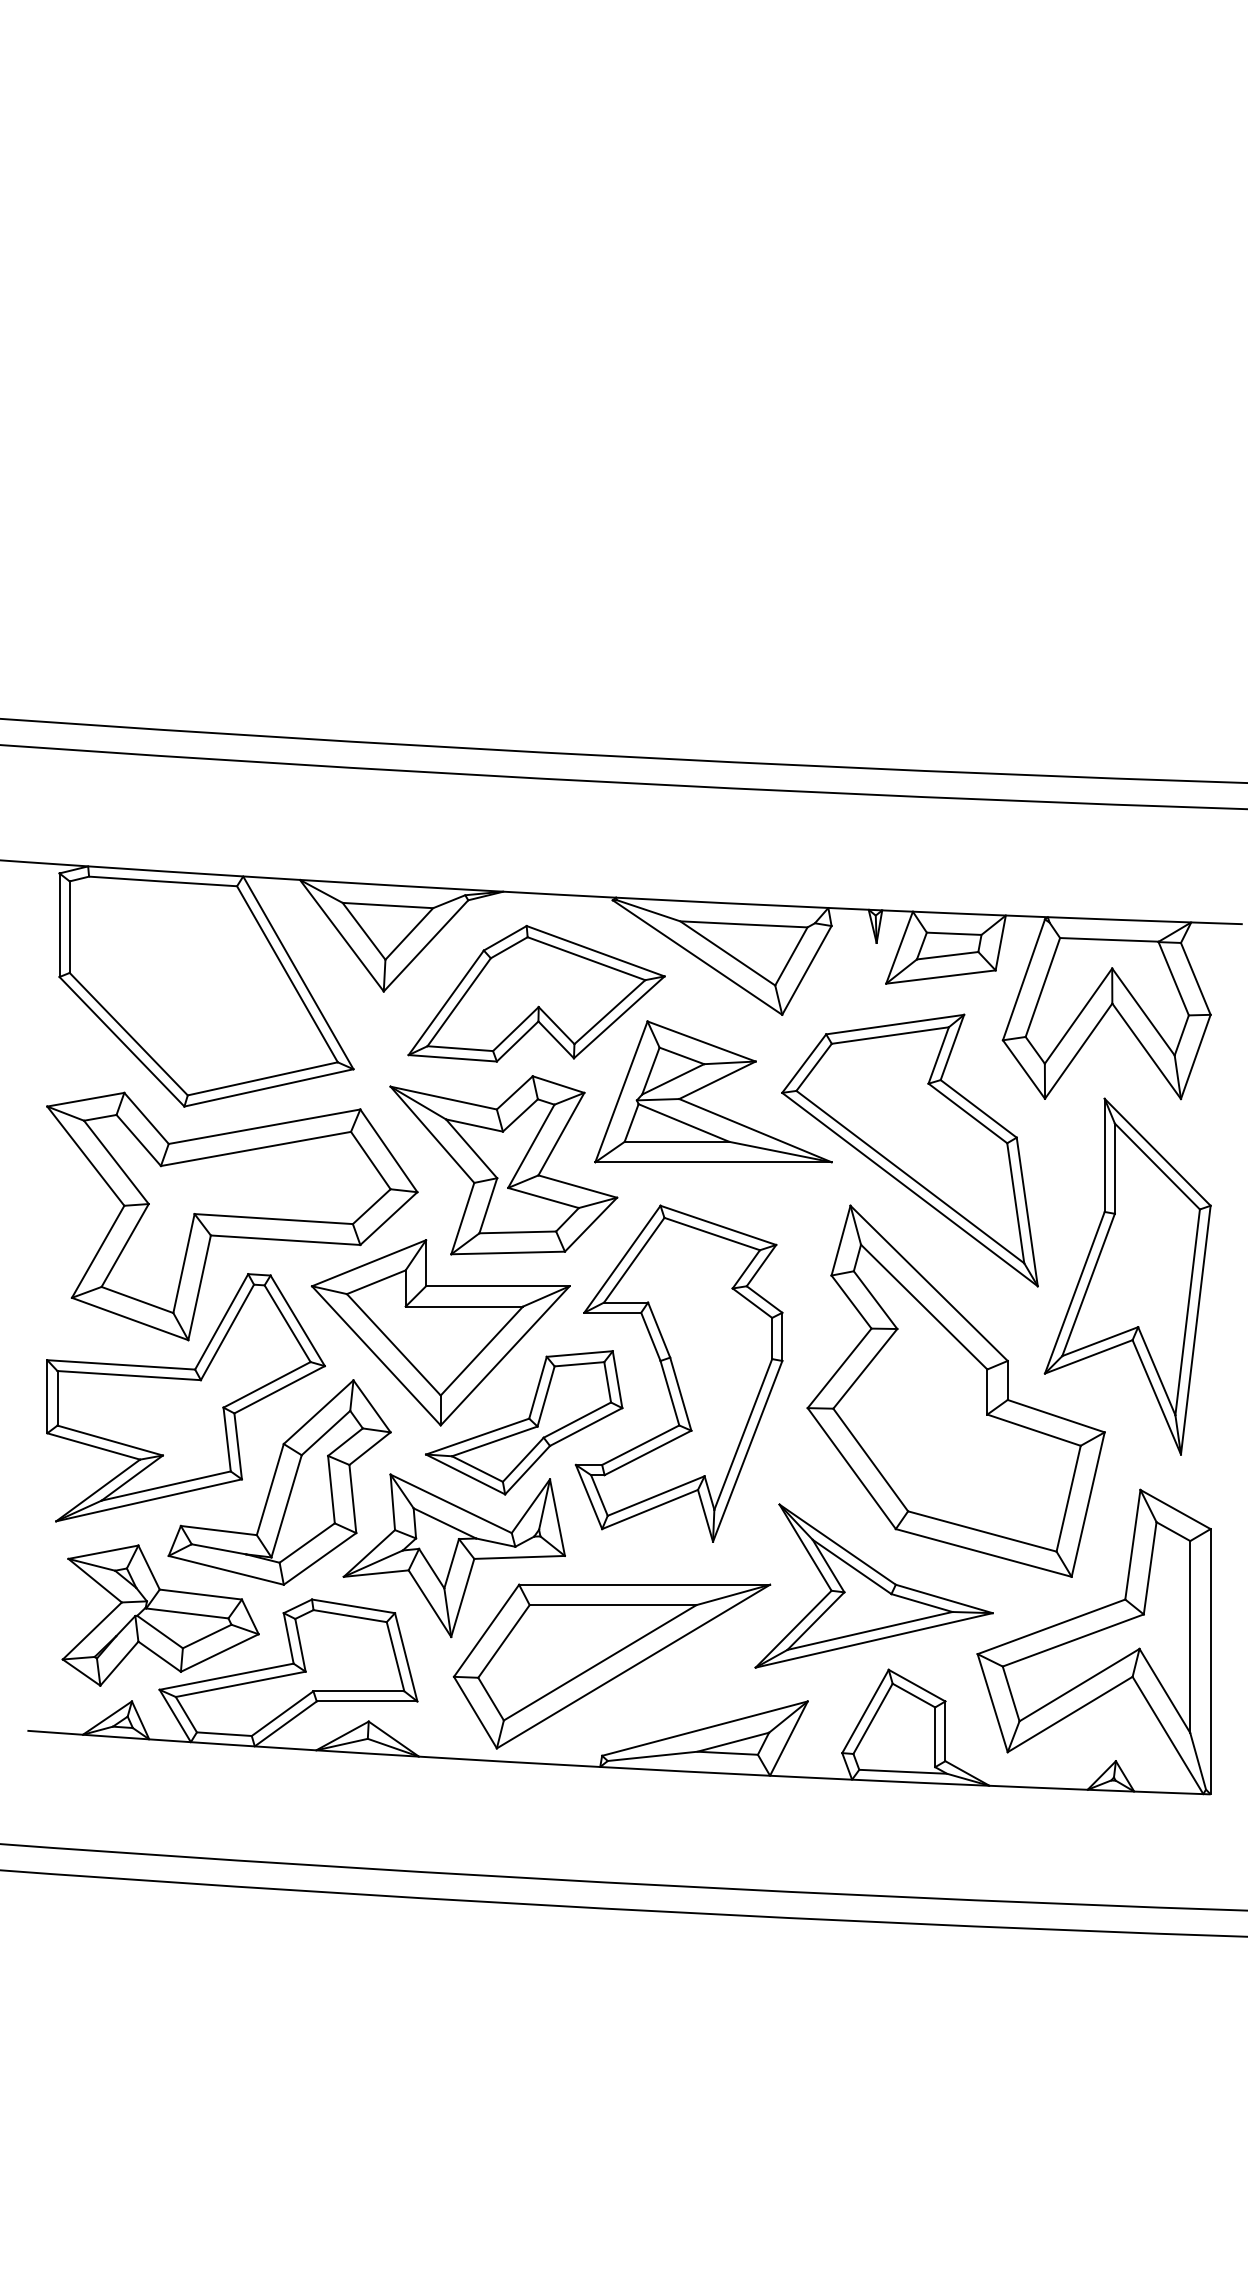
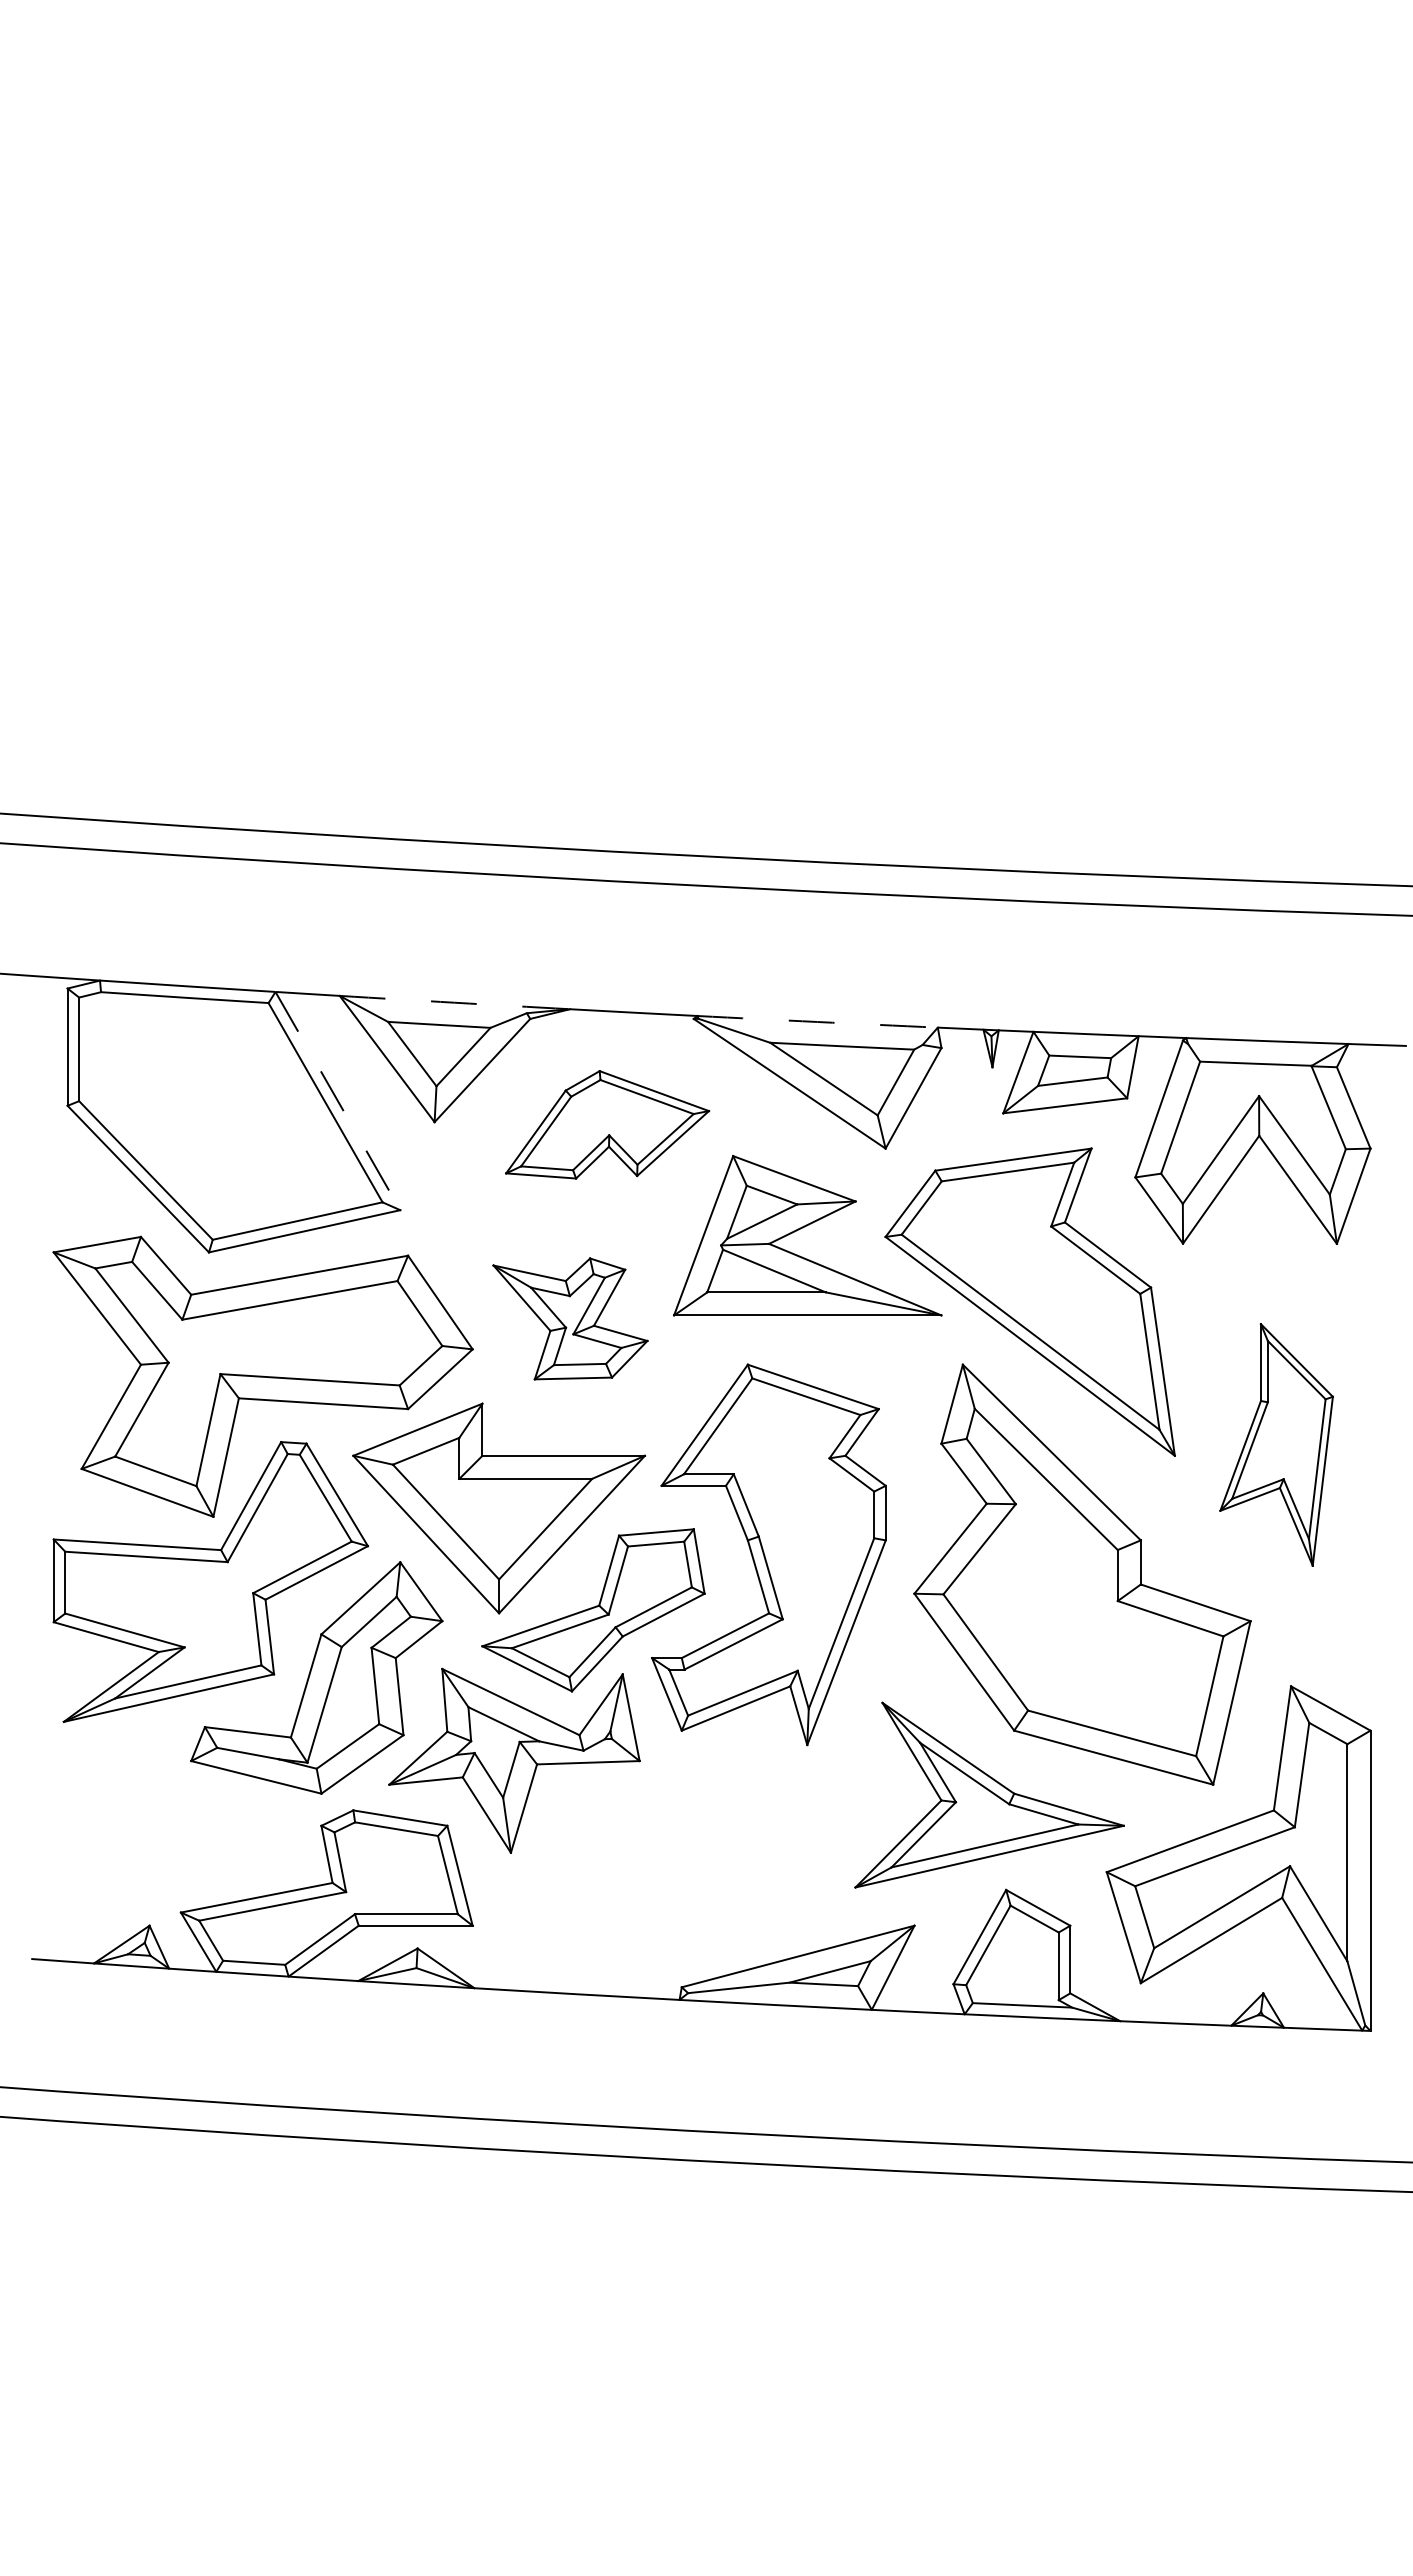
arc: (401, 885) -> (454, 1002), solid -> dashed
arc: (722, 903) -> (817, 1022), solid -> dashed
line: (297, 973) -> (337, 1101), solid -> dashed
part: (536, 993) -> (607, 1124), size x0.7
part: (503, 1164) -> (570, 1318), size x0.6
part: (1127, 1276) -> (1276, 1444), size x0.6
part: (161, 1615) -> (182, 1828), removed
part: (611, 1665) -> (692, 1885), removed

